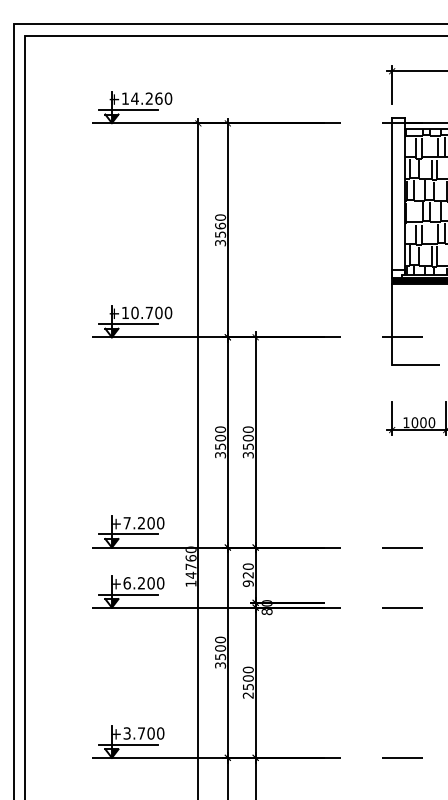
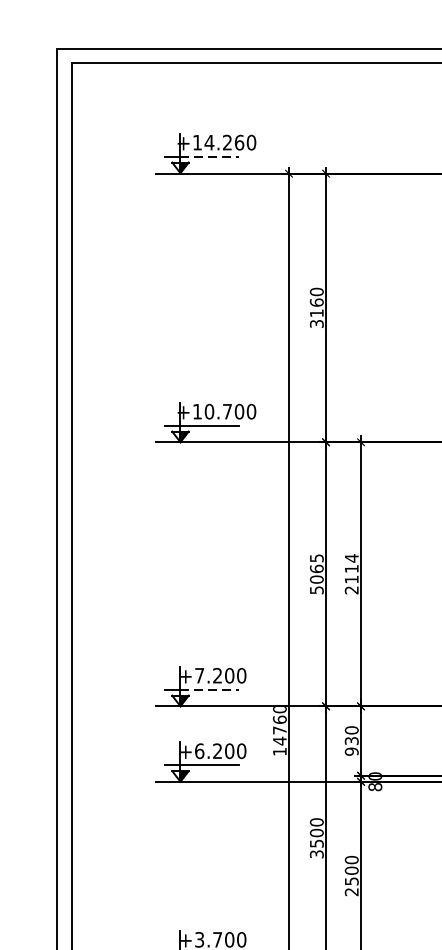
line: (135, 109) -> (210, 156), solid -> dashed
text: (220, 234) -> (316, 313), 3560 -> 3160
text: (220, 441) -> (316, 573), 3500 -> 5065
text: (247, 442) -> (350, 574), 3500 -> 2114
line: (135, 534) -> (210, 689), solid -> dashed
text: (248, 575) -> (351, 741), 920 -> 930

